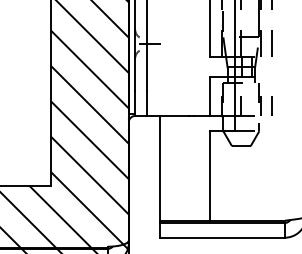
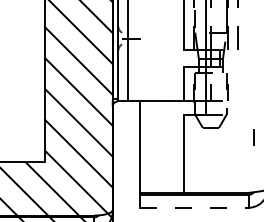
line: (271, 105) -> (253, 137), moved
line: (222, 237) -> (194, 207), solid -> dashed

